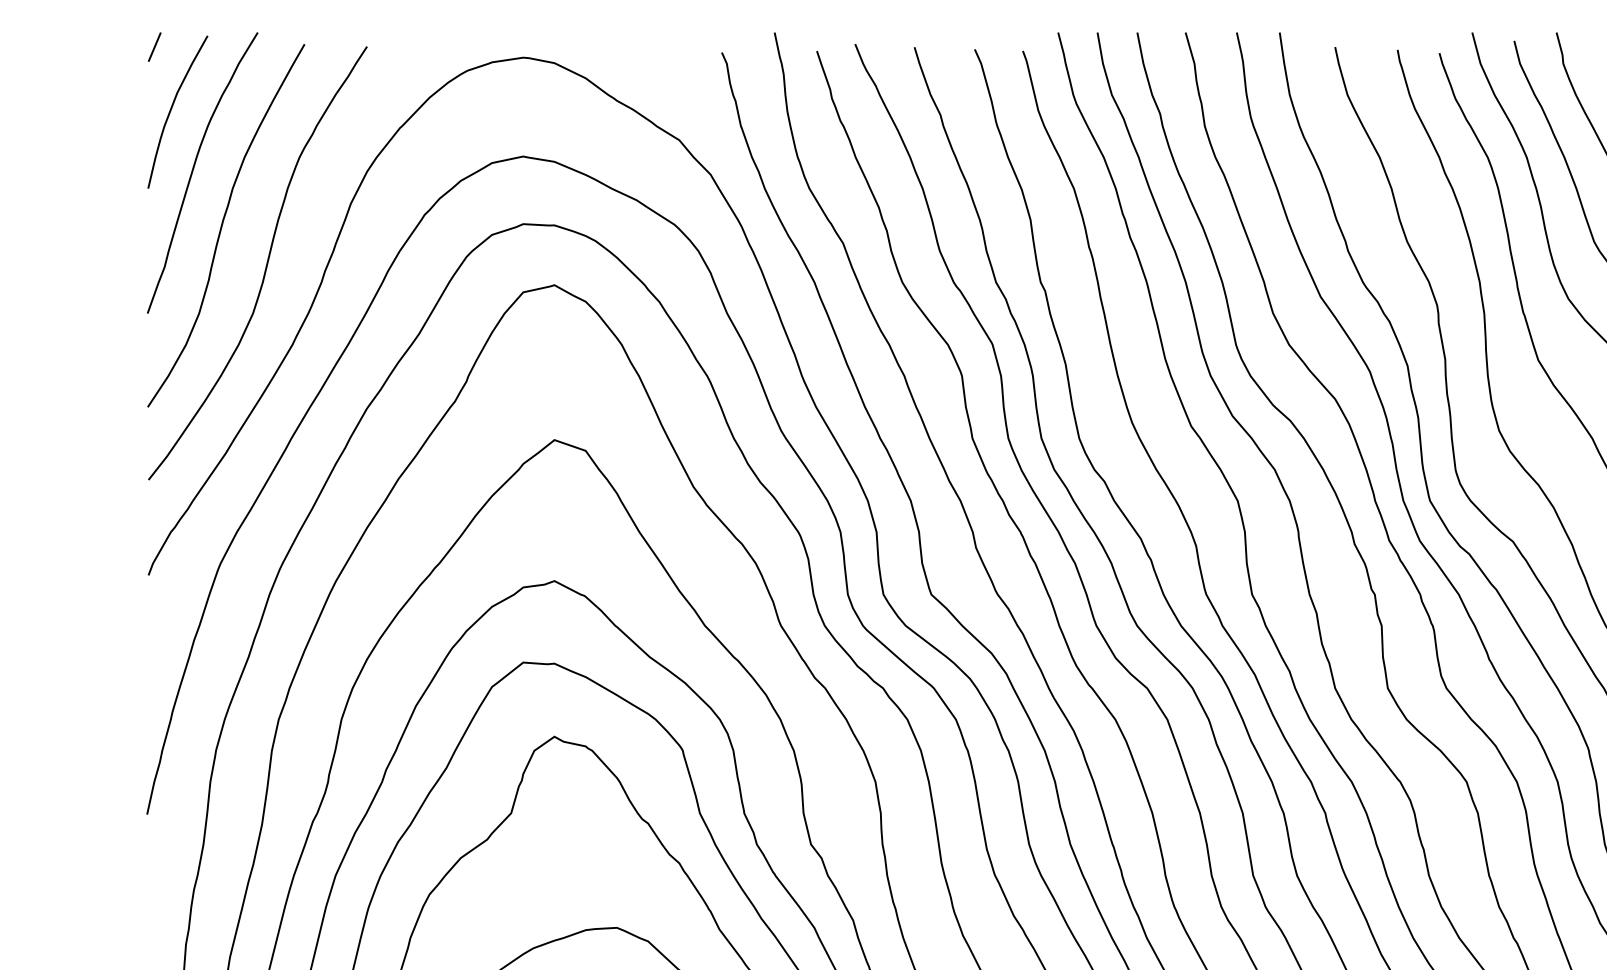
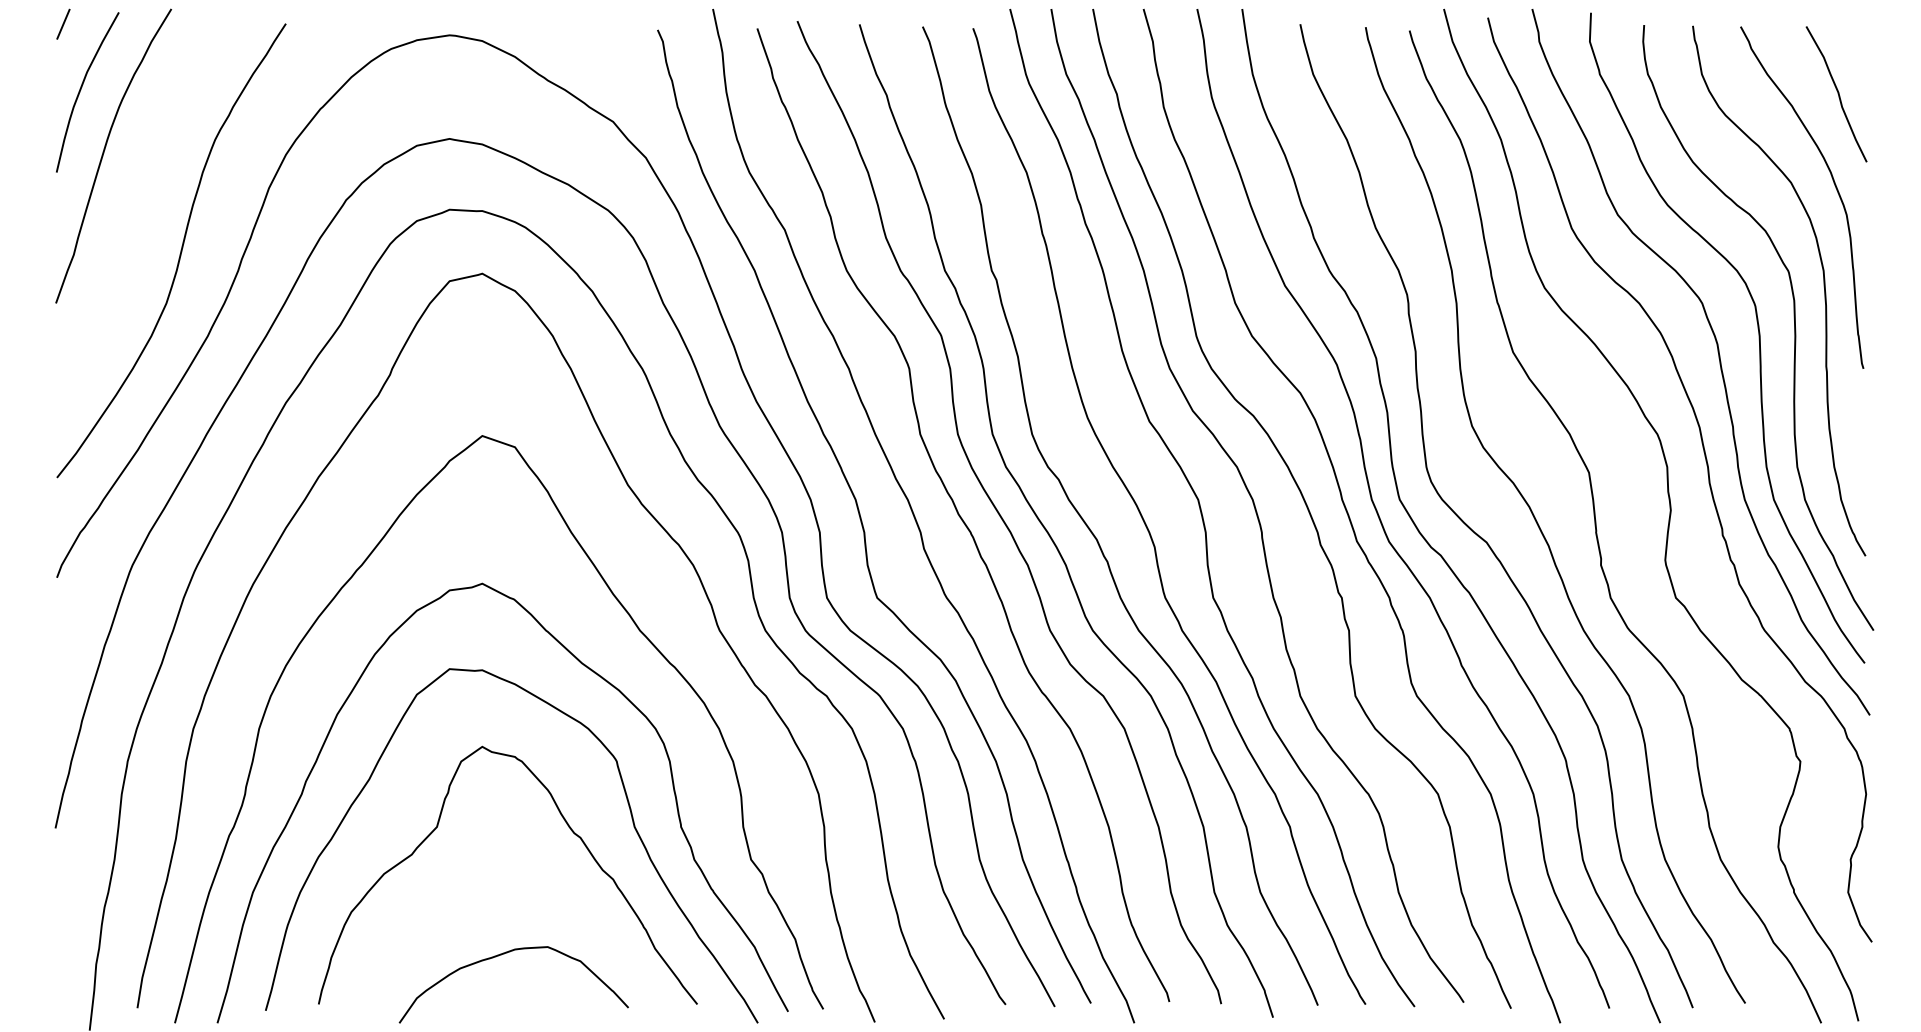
curve: (223, 223) -> (135, 209), removed

